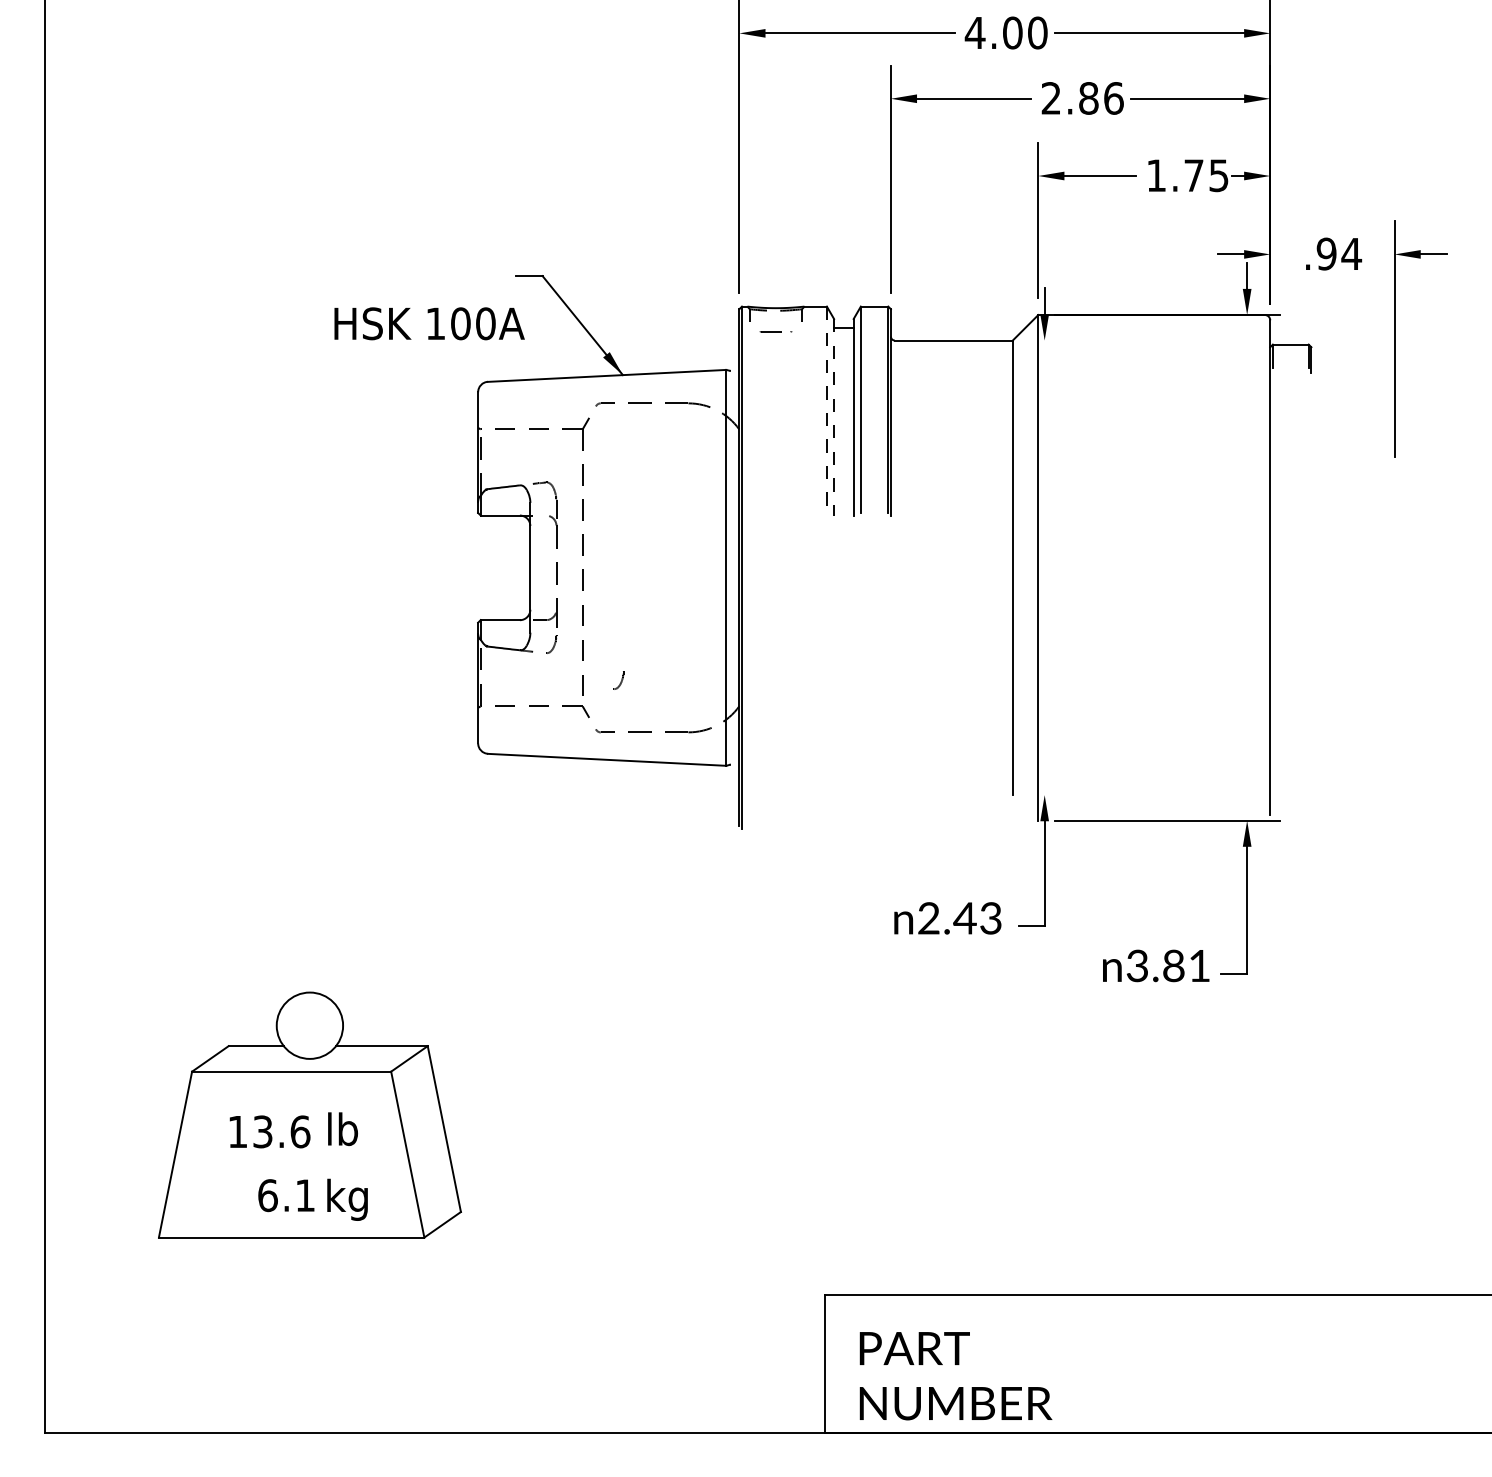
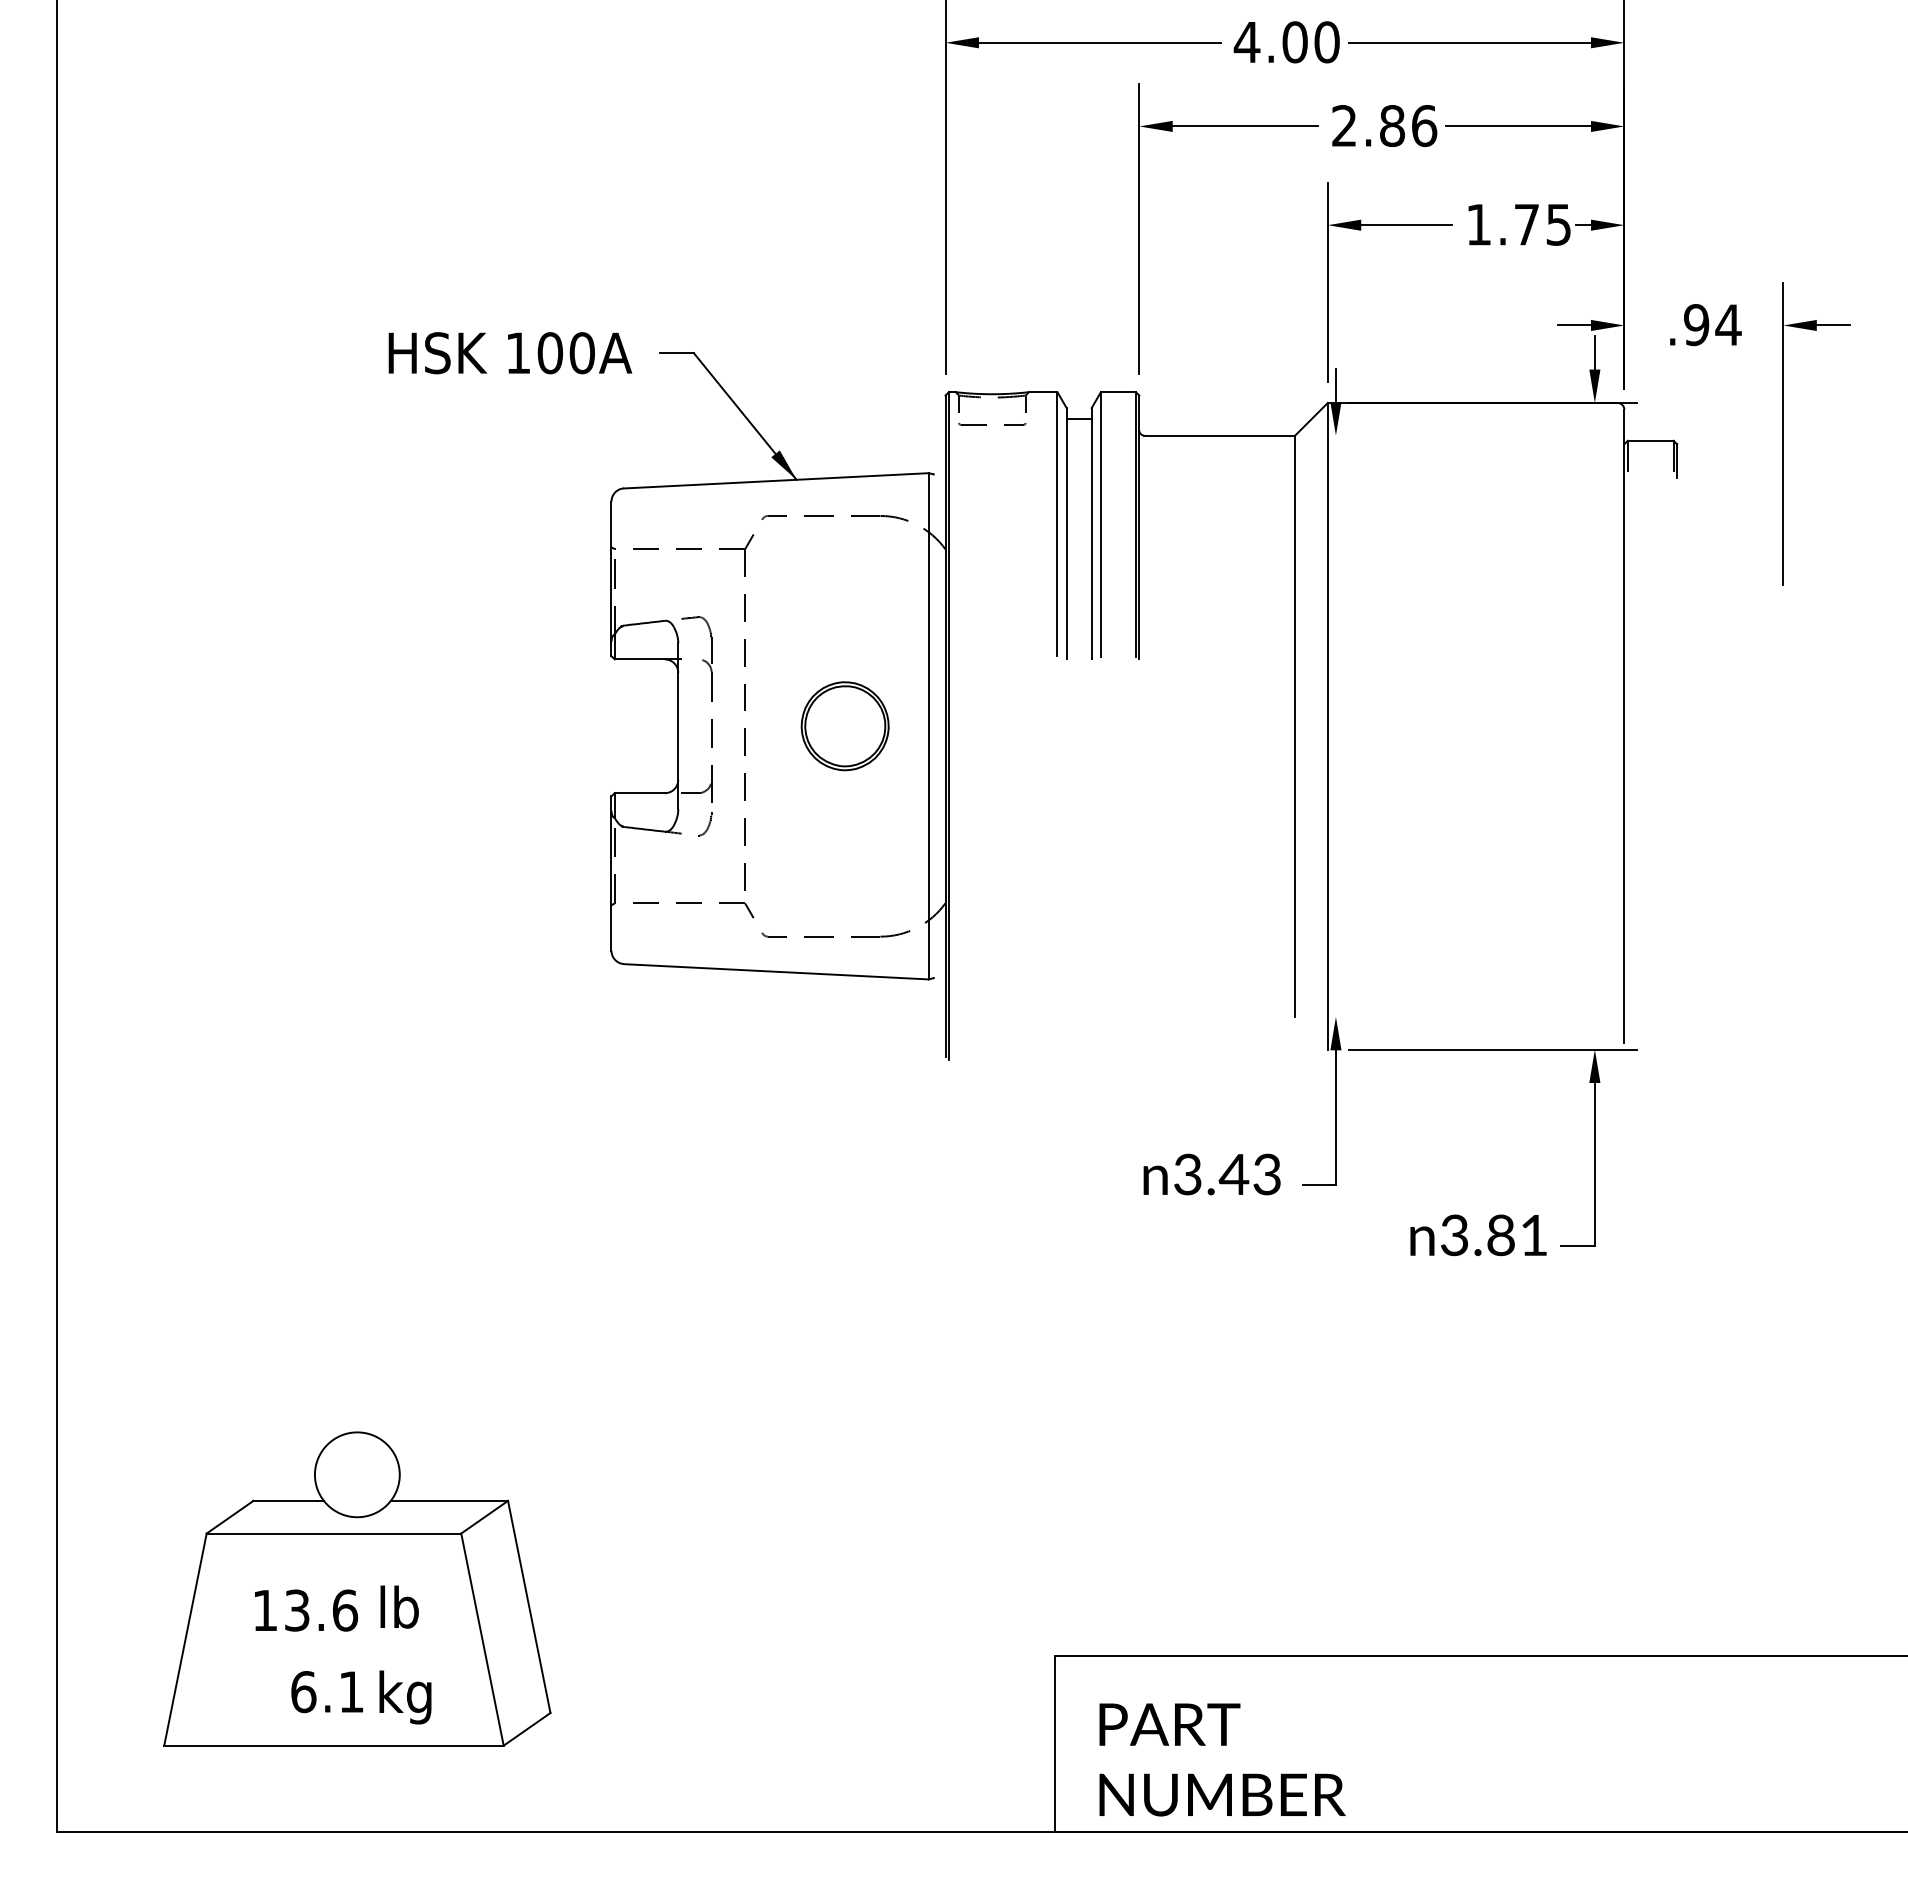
text: (429, 324) -> (510, 353), moved
part: (776, 331) -> (992, 424), size x1.67
line: (826, 410) -> (1057, 524), dashed -> solid
line: (833, 417) -> (1066, 533), dashed -> solid
part: (660, 568) -> (844, 726), added
part: (618, 680) -> (791, 870), removed
text: (928, 919) -> (1187, 1175), 2.43 -> 3.43
part: (310, 1114) -> (357, 1588), moved

